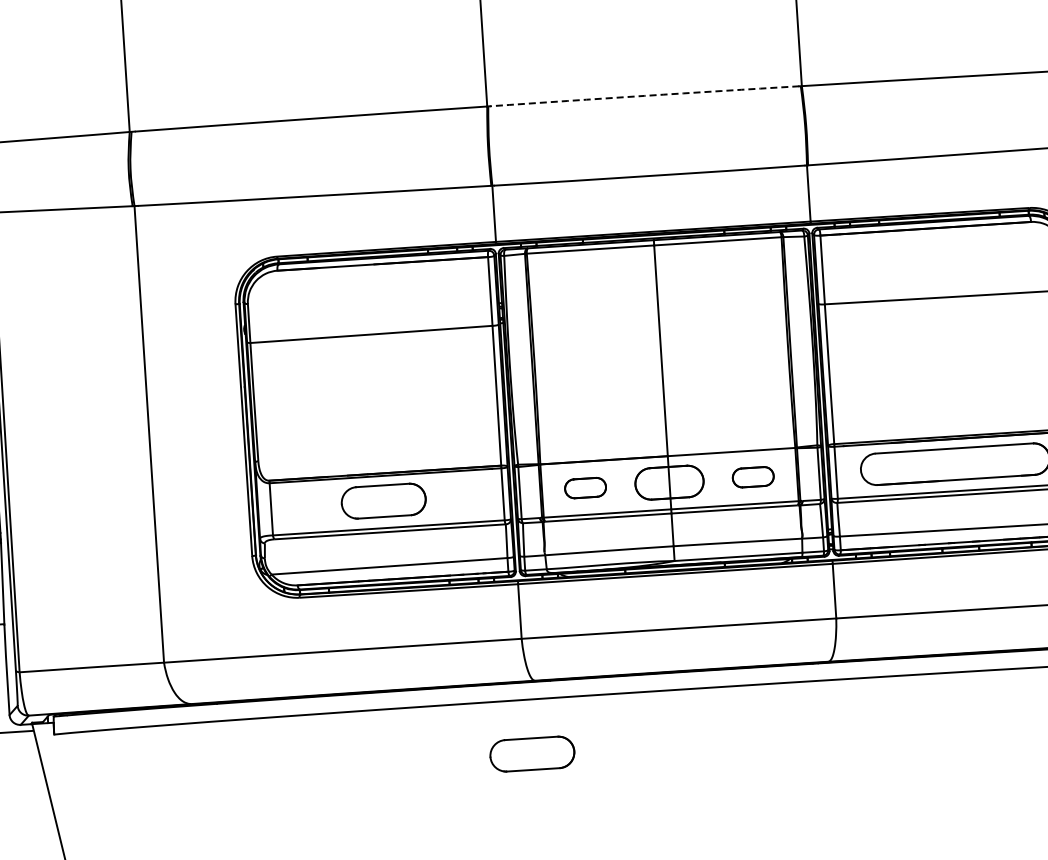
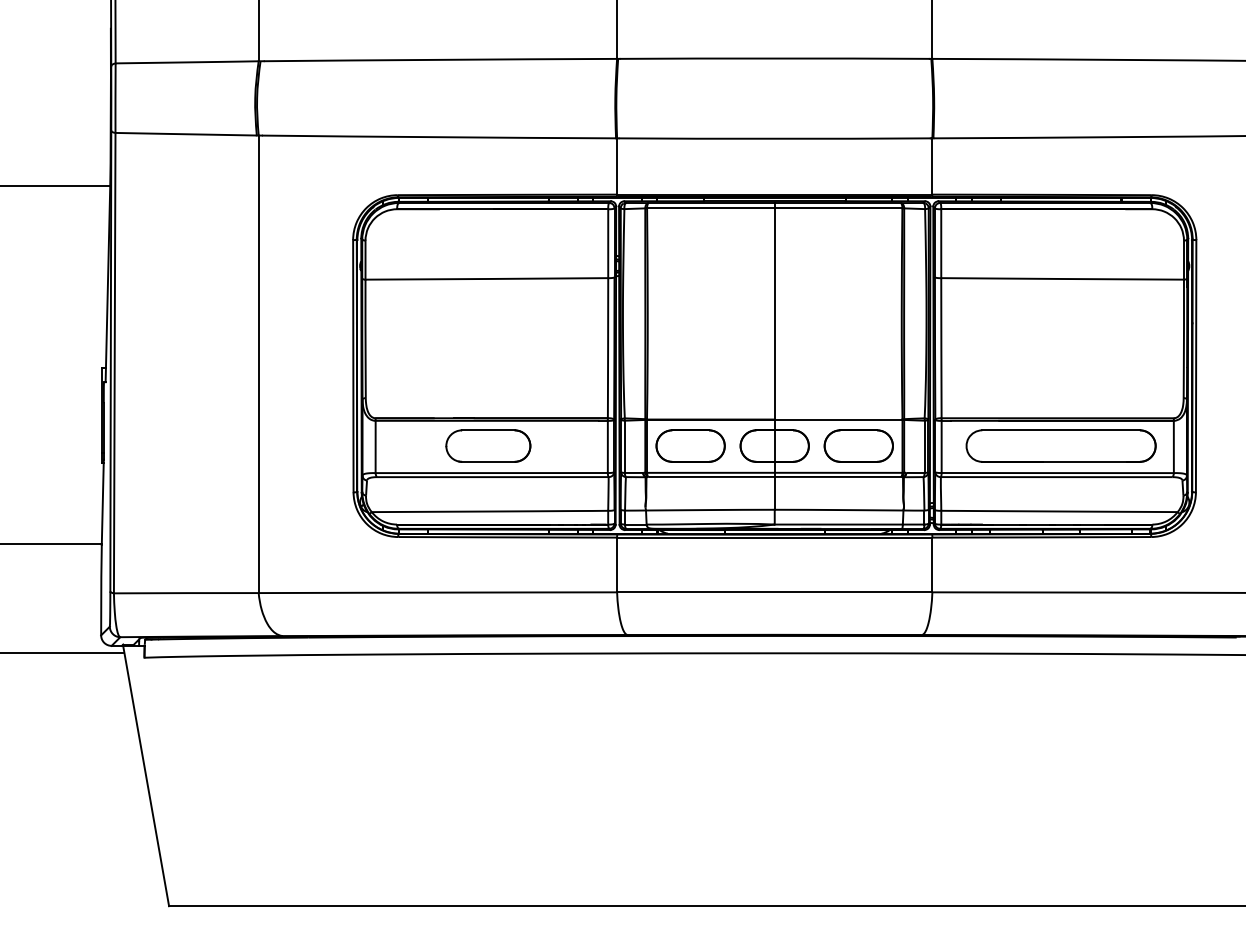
arc: (644, 95) -> (774, 58), dashed -> solid
part: (753, 476) -> (858, 445), size x1.67
part: (585, 487) -> (690, 445), size x1.67
part: (532, 753) -> (620, 707), removed

